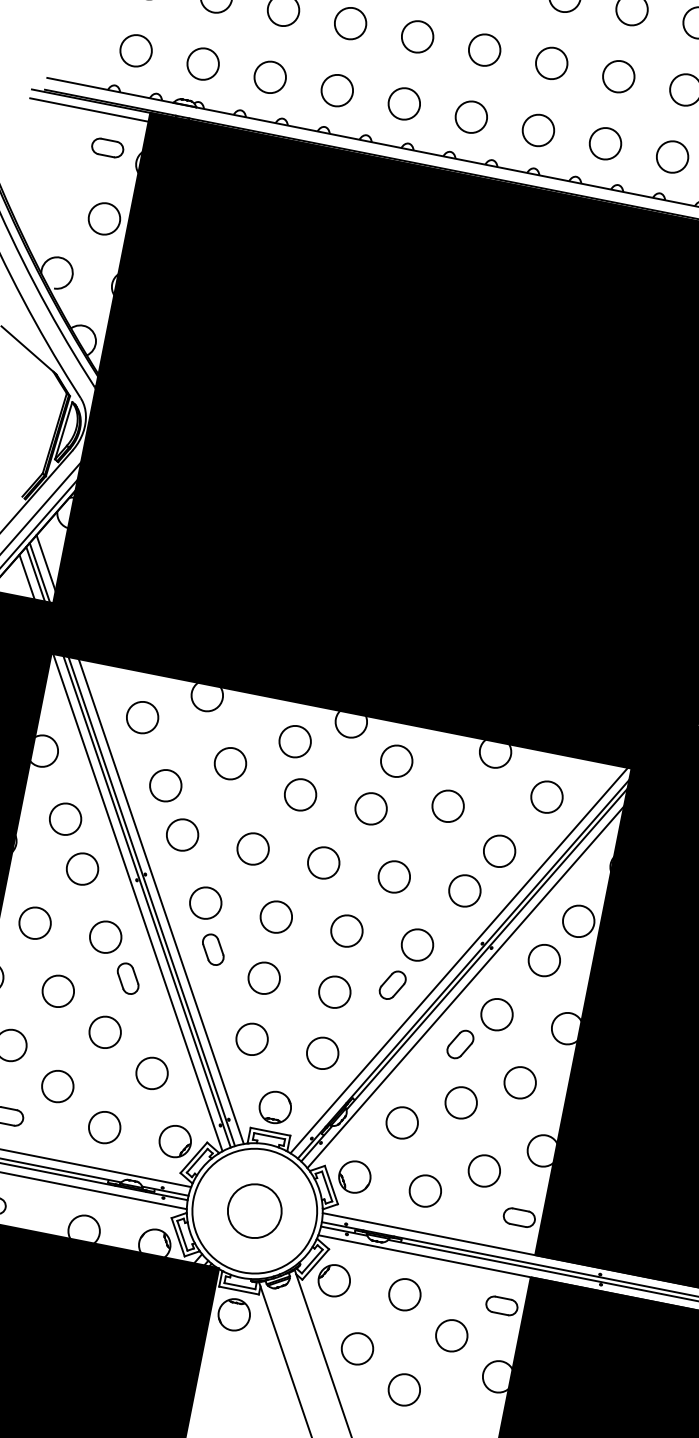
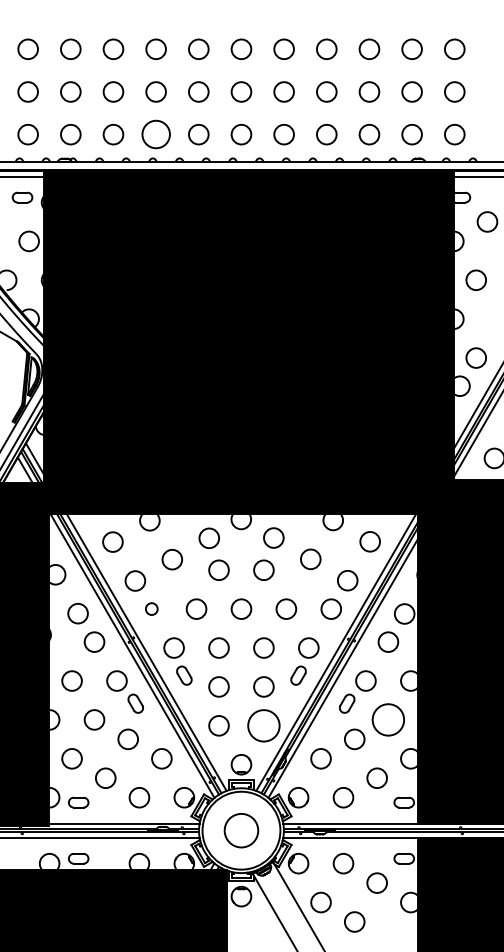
circle: (336, 90) -> (155, 134), size x1.4
circle: (182, 833) -> (151, 608), size x0.6
circle: (322, 1052) -> (263, 725), size x1.6
circle: (520, 1082) -> (388, 719), size x1.6

